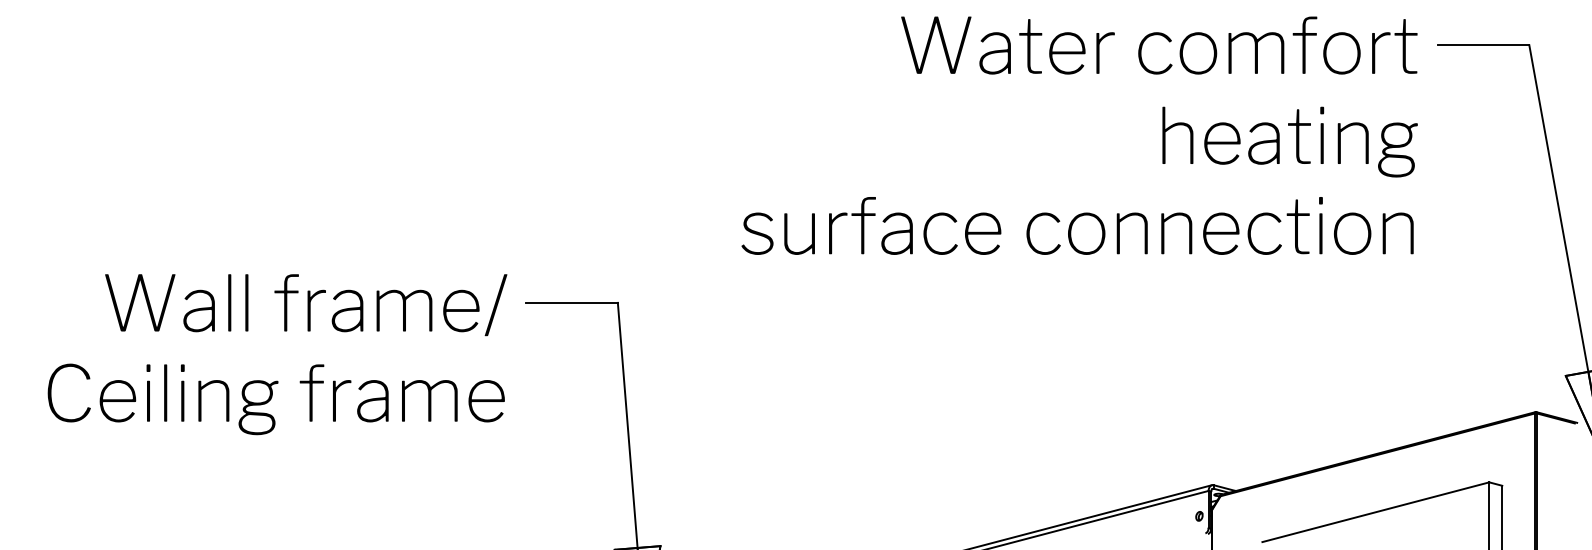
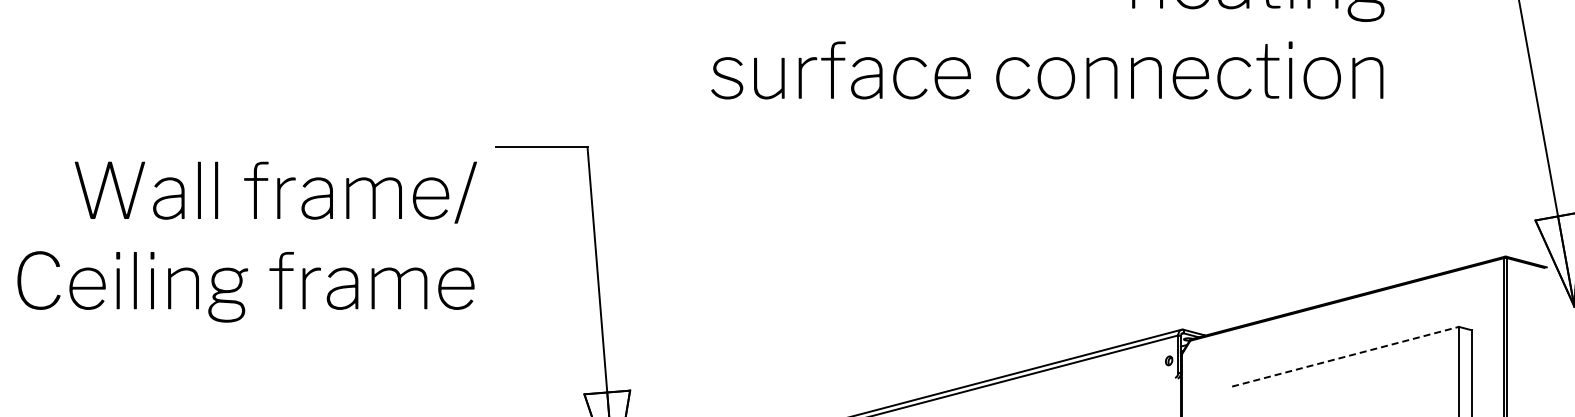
text: (277, 354) -> (247, 242), moved
line: (1376, 512) -> (1346, 357), solid -> dashed

